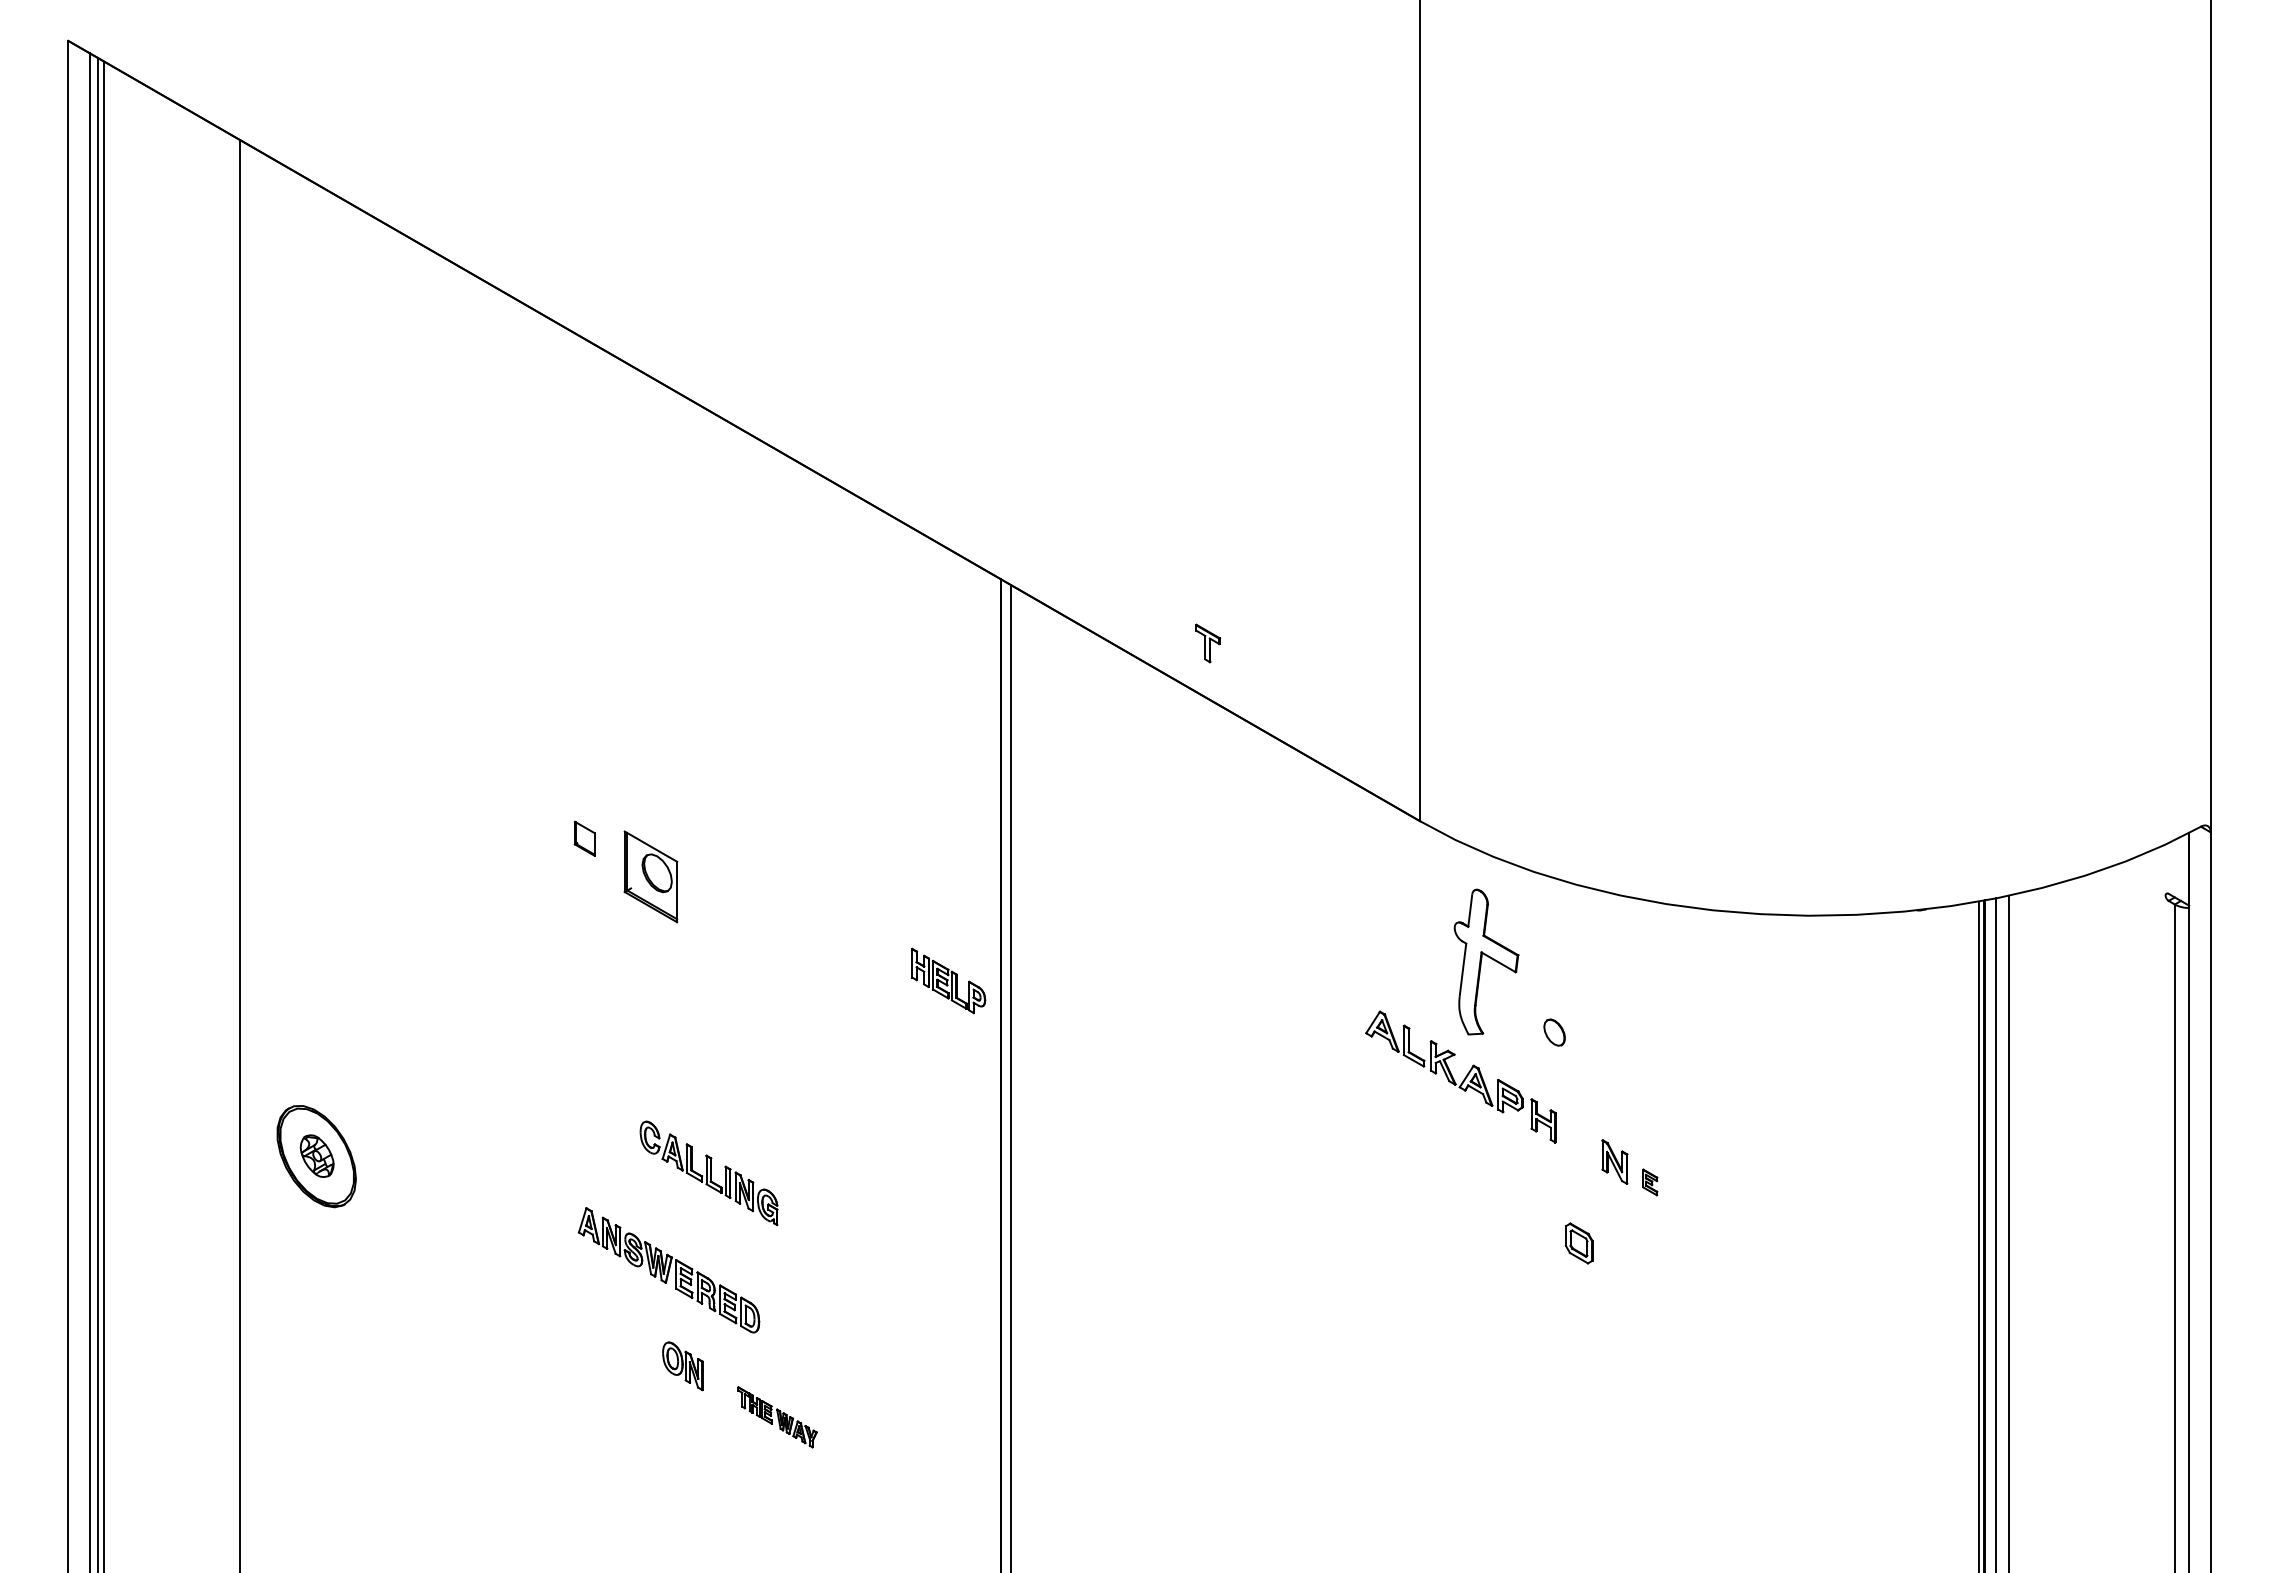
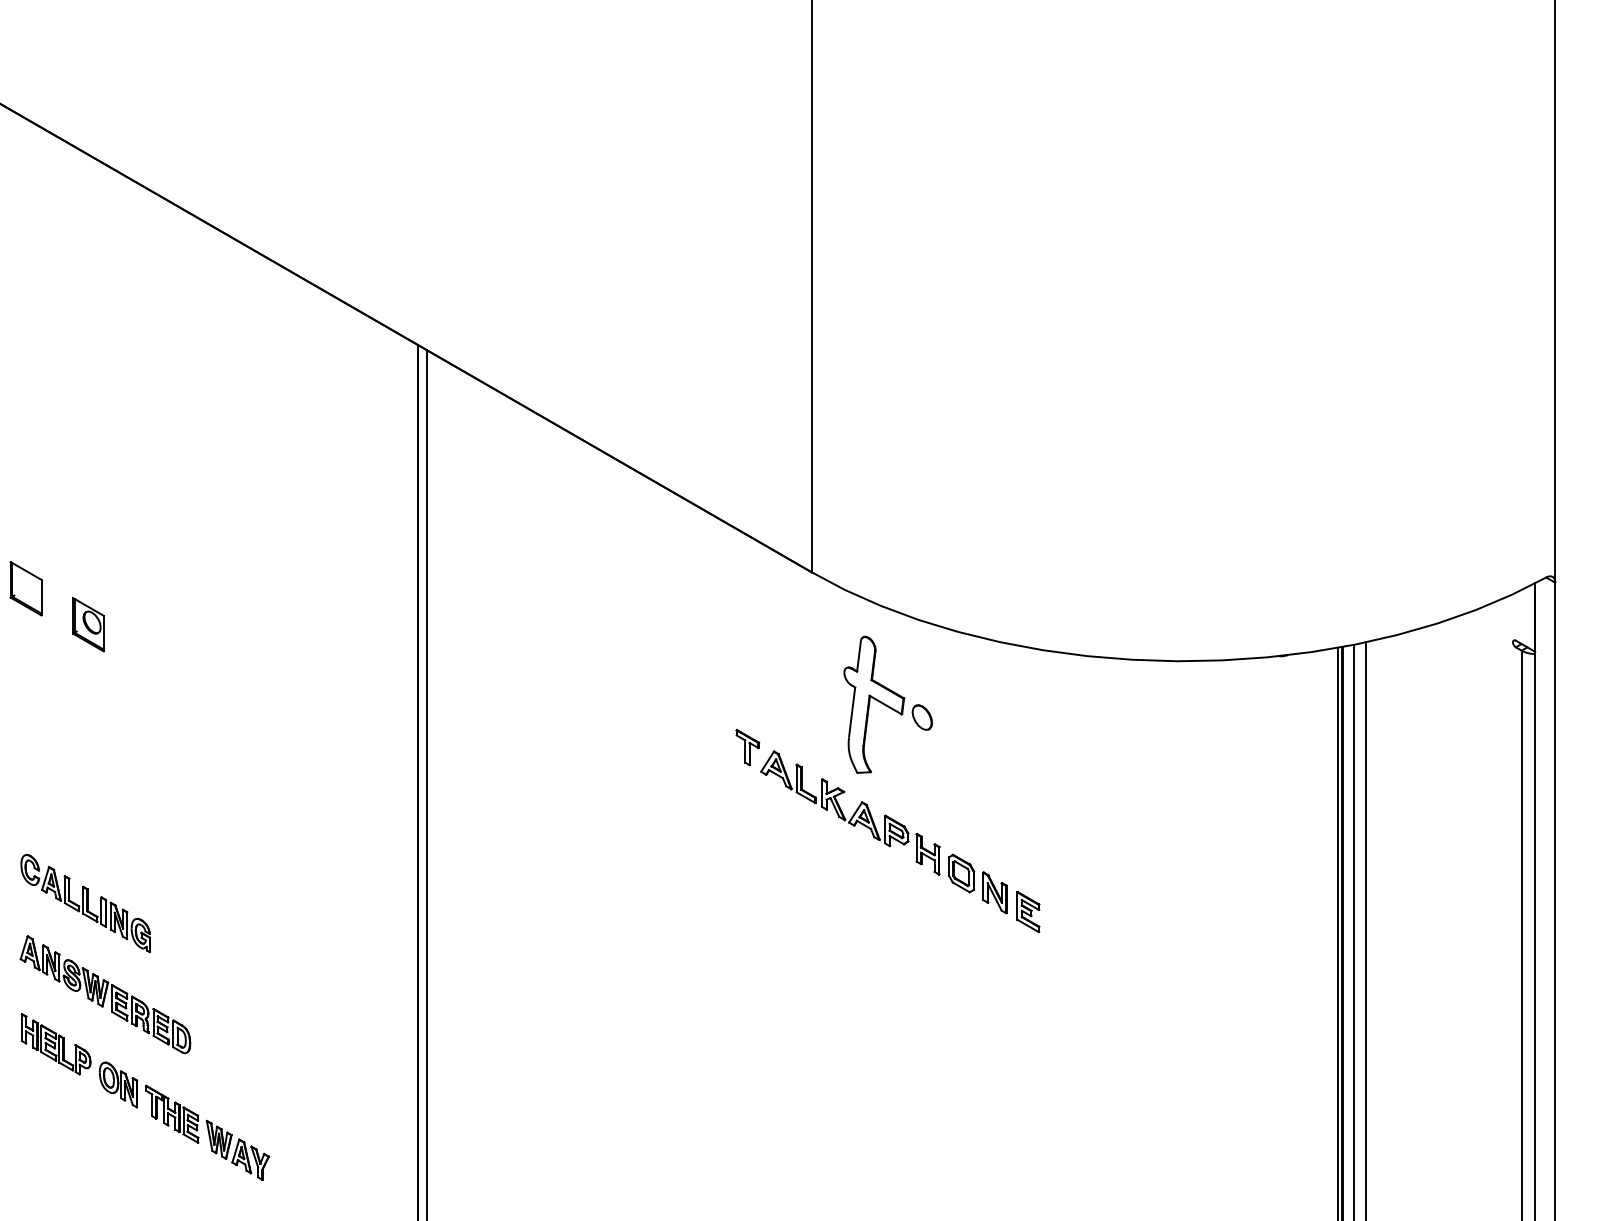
part: (1208, 643) -> (748, 747), moved
part: (584, 838) -> (25, 588), size x1.67
part: (650, 876) -> (88, 624), size x0.62
part: (948, 980) -> (56, 1043), moved
part: (1554, 1032) -> (922, 717), moved
part: (708, 1172) -> (85, 902), moved
part: (1649, 1182) -> (1027, 912), size x1.67
part: (1578, 1243) -> (960, 873), moved
part: (777, 1417) -> (207, 1133), size x1.67

